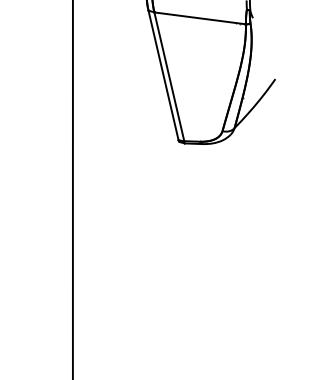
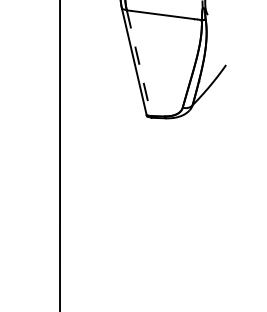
line: (169, 77) -> (139, 63), solid -> dashed

